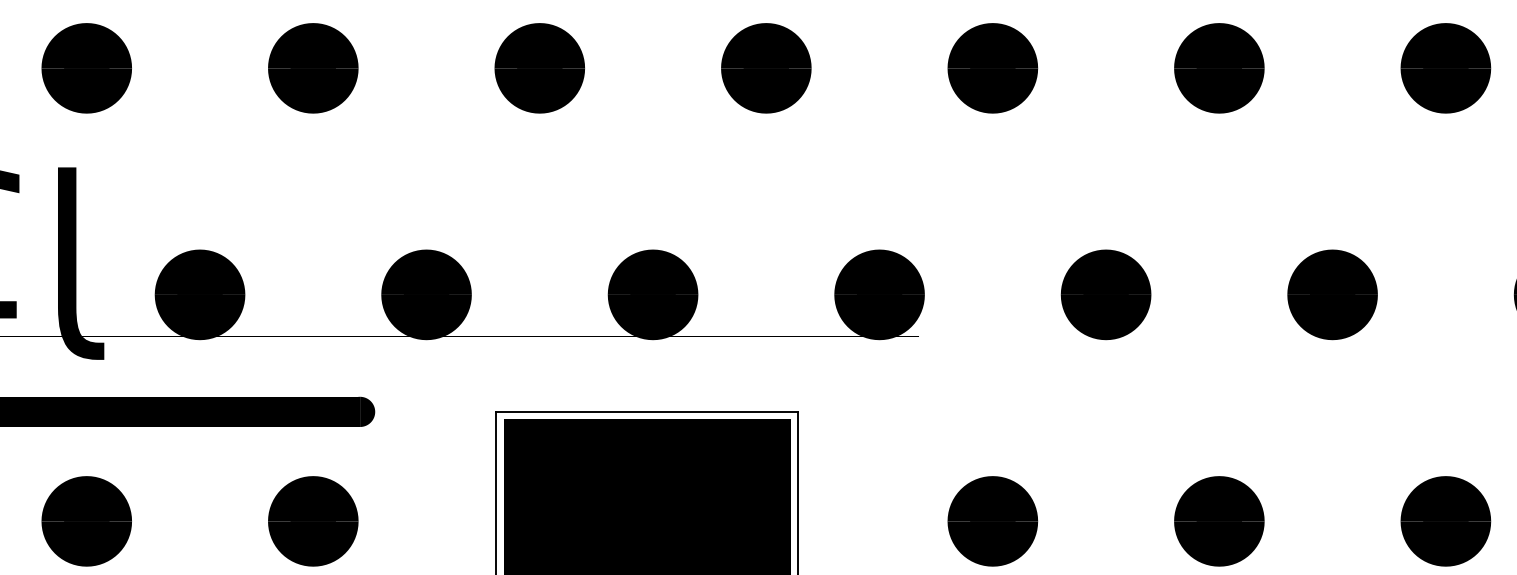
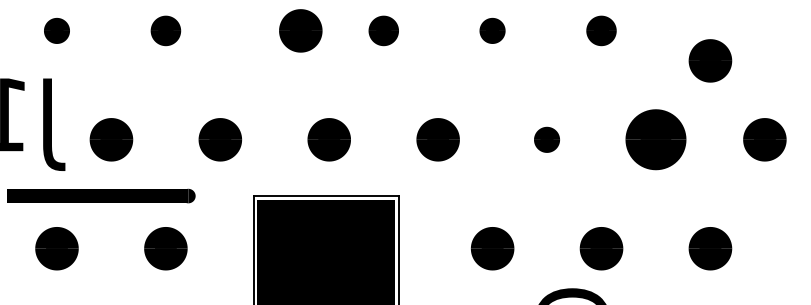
part: (85, 67) -> (56, 30), size x0.6
part: (312, 67) -> (165, 30), size x0.7
part: (539, 67) -> (300, 30), moved
part: (765, 67) -> (383, 30), size x0.7
part: (992, 67) -> (492, 30), size x0.6
part: (1219, 67) -> (601, 30), size x0.7
part: (1446, 67) -> (710, 60), moved
part: (1104, 294) -> (546, 139), size x0.6
part: (1331, 294) -> (655, 139), size x1.4

